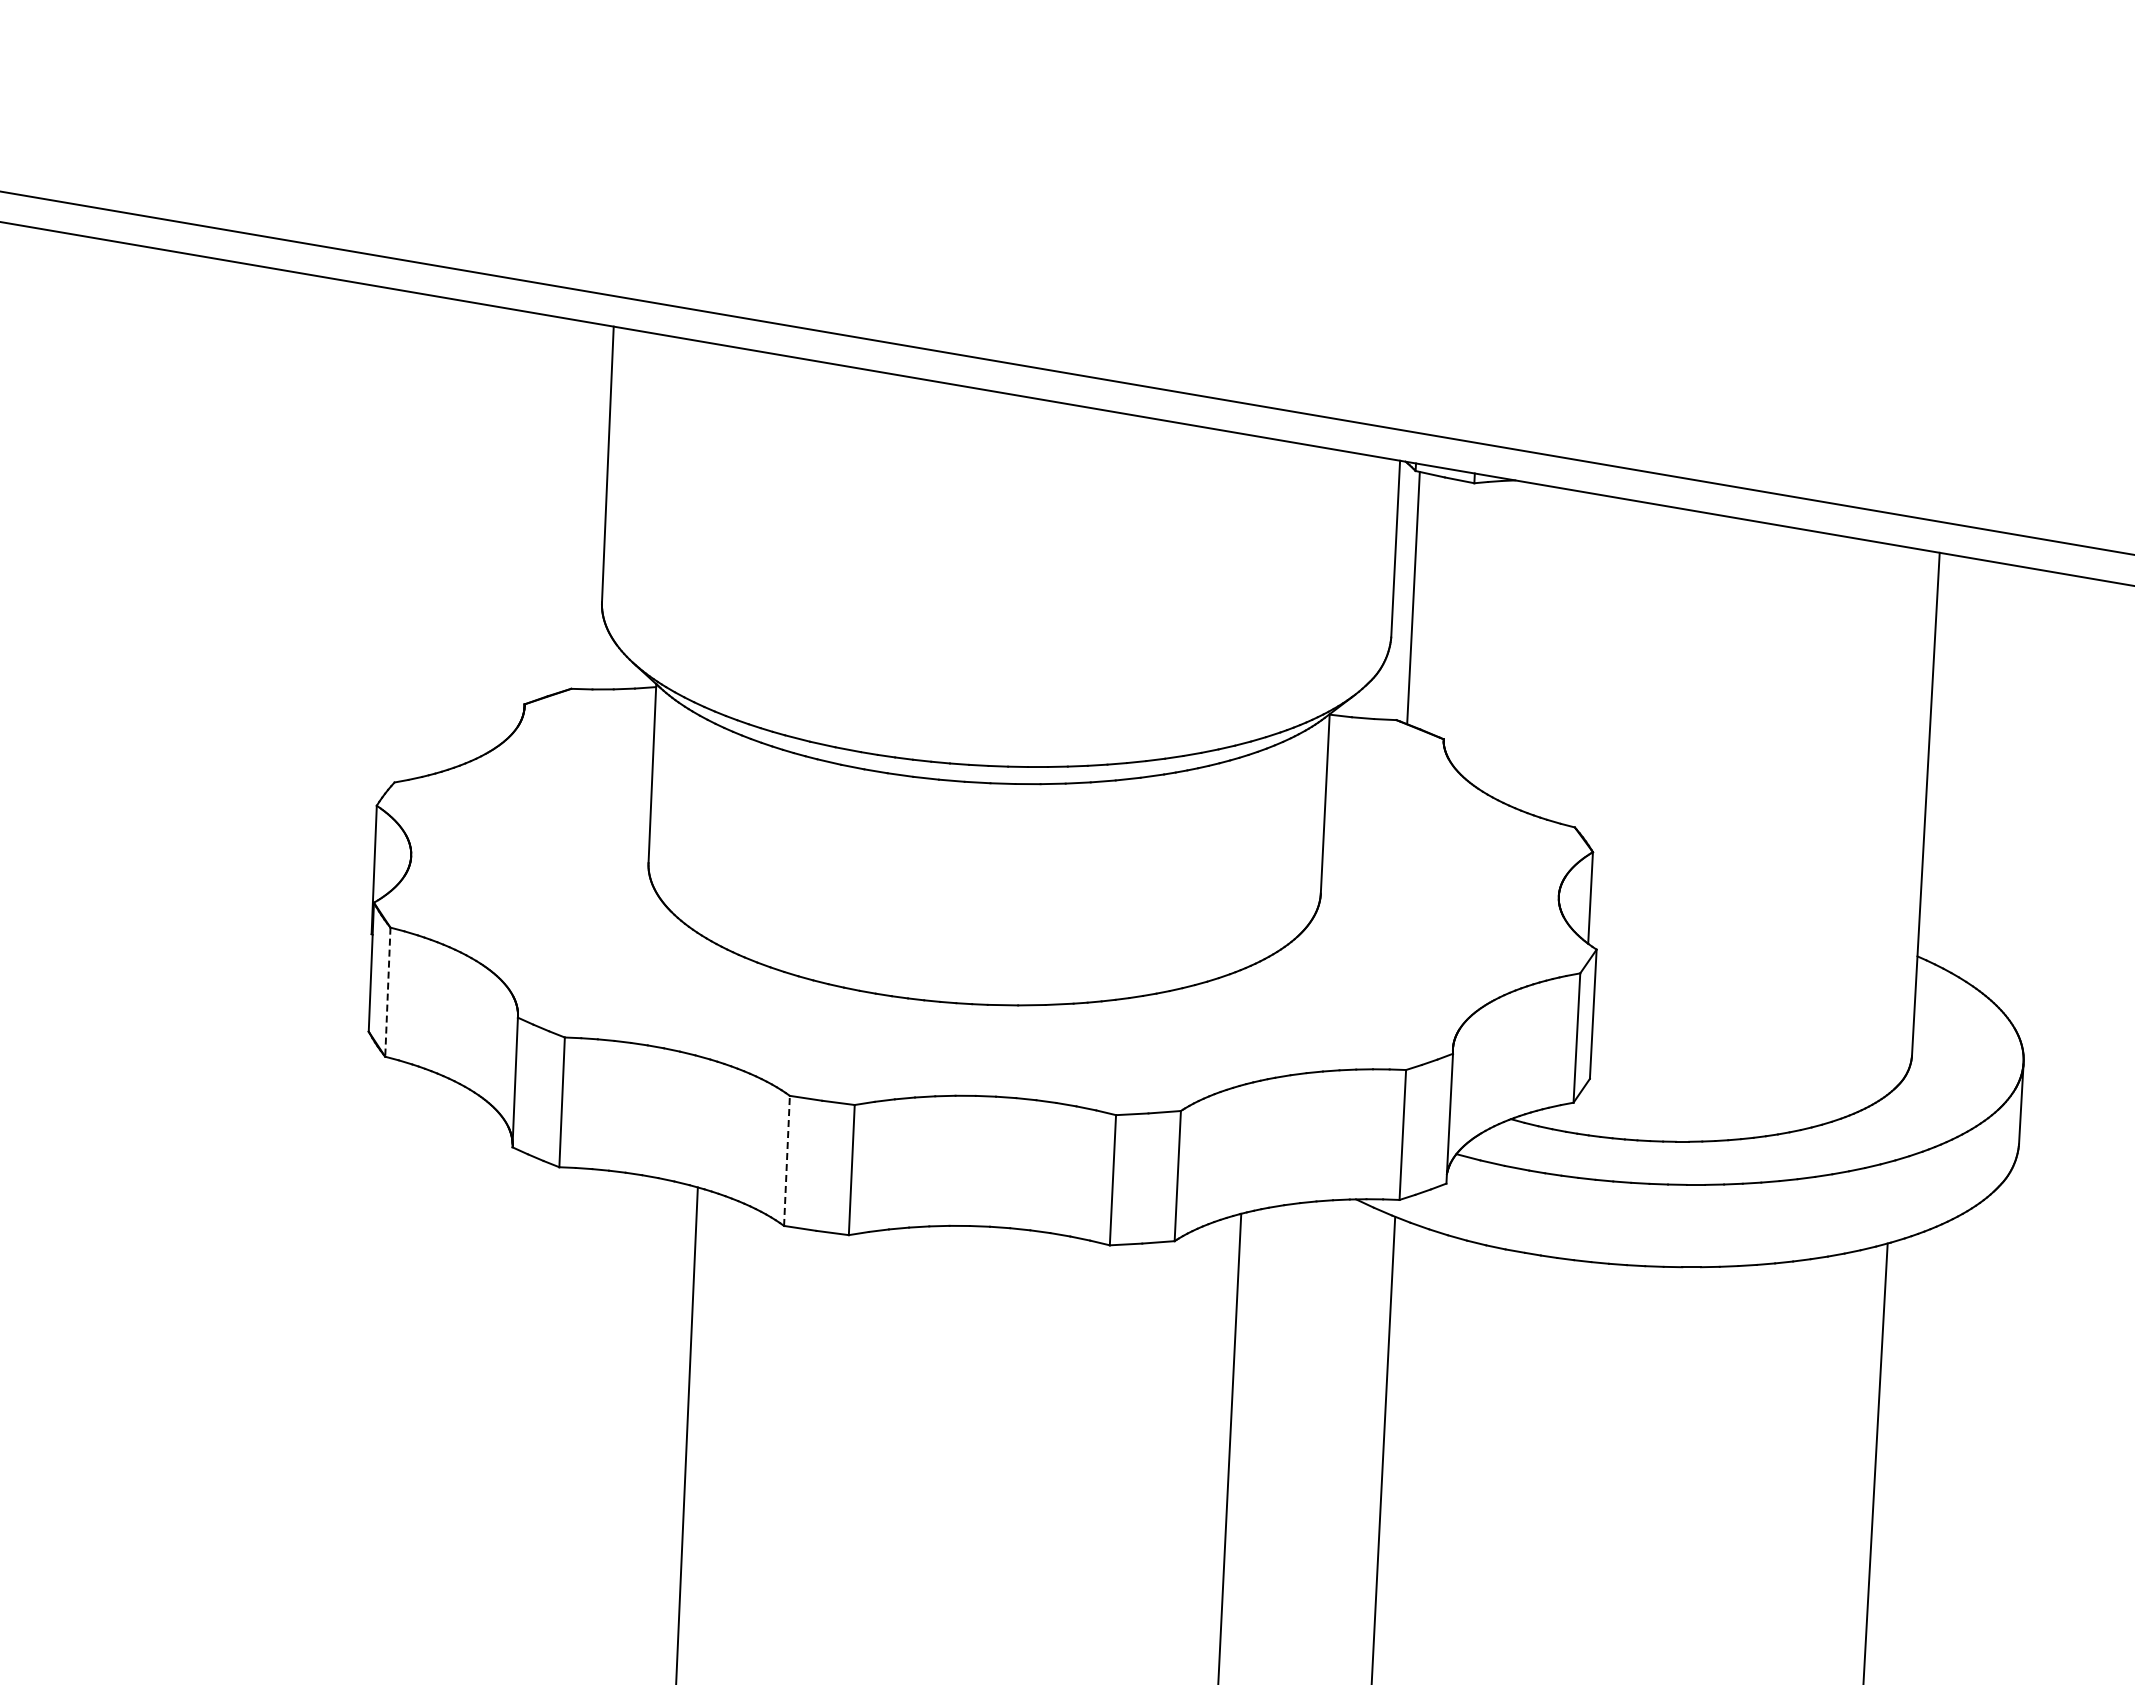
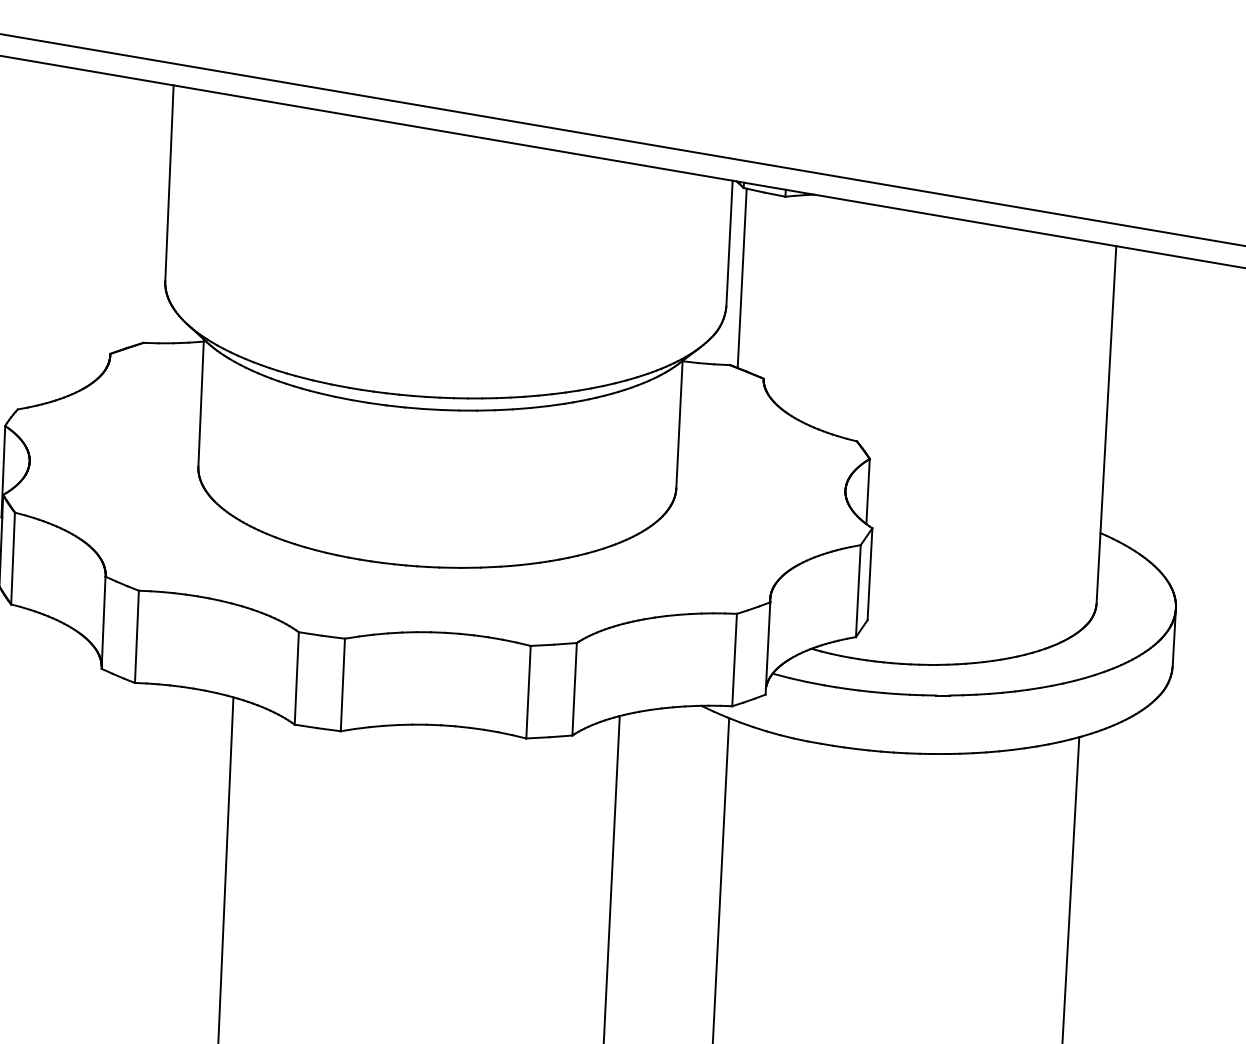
line: (387, 992) -> (12, 558), dashed -> solid
line: (787, 1160) -> (297, 678), dashed -> solid

